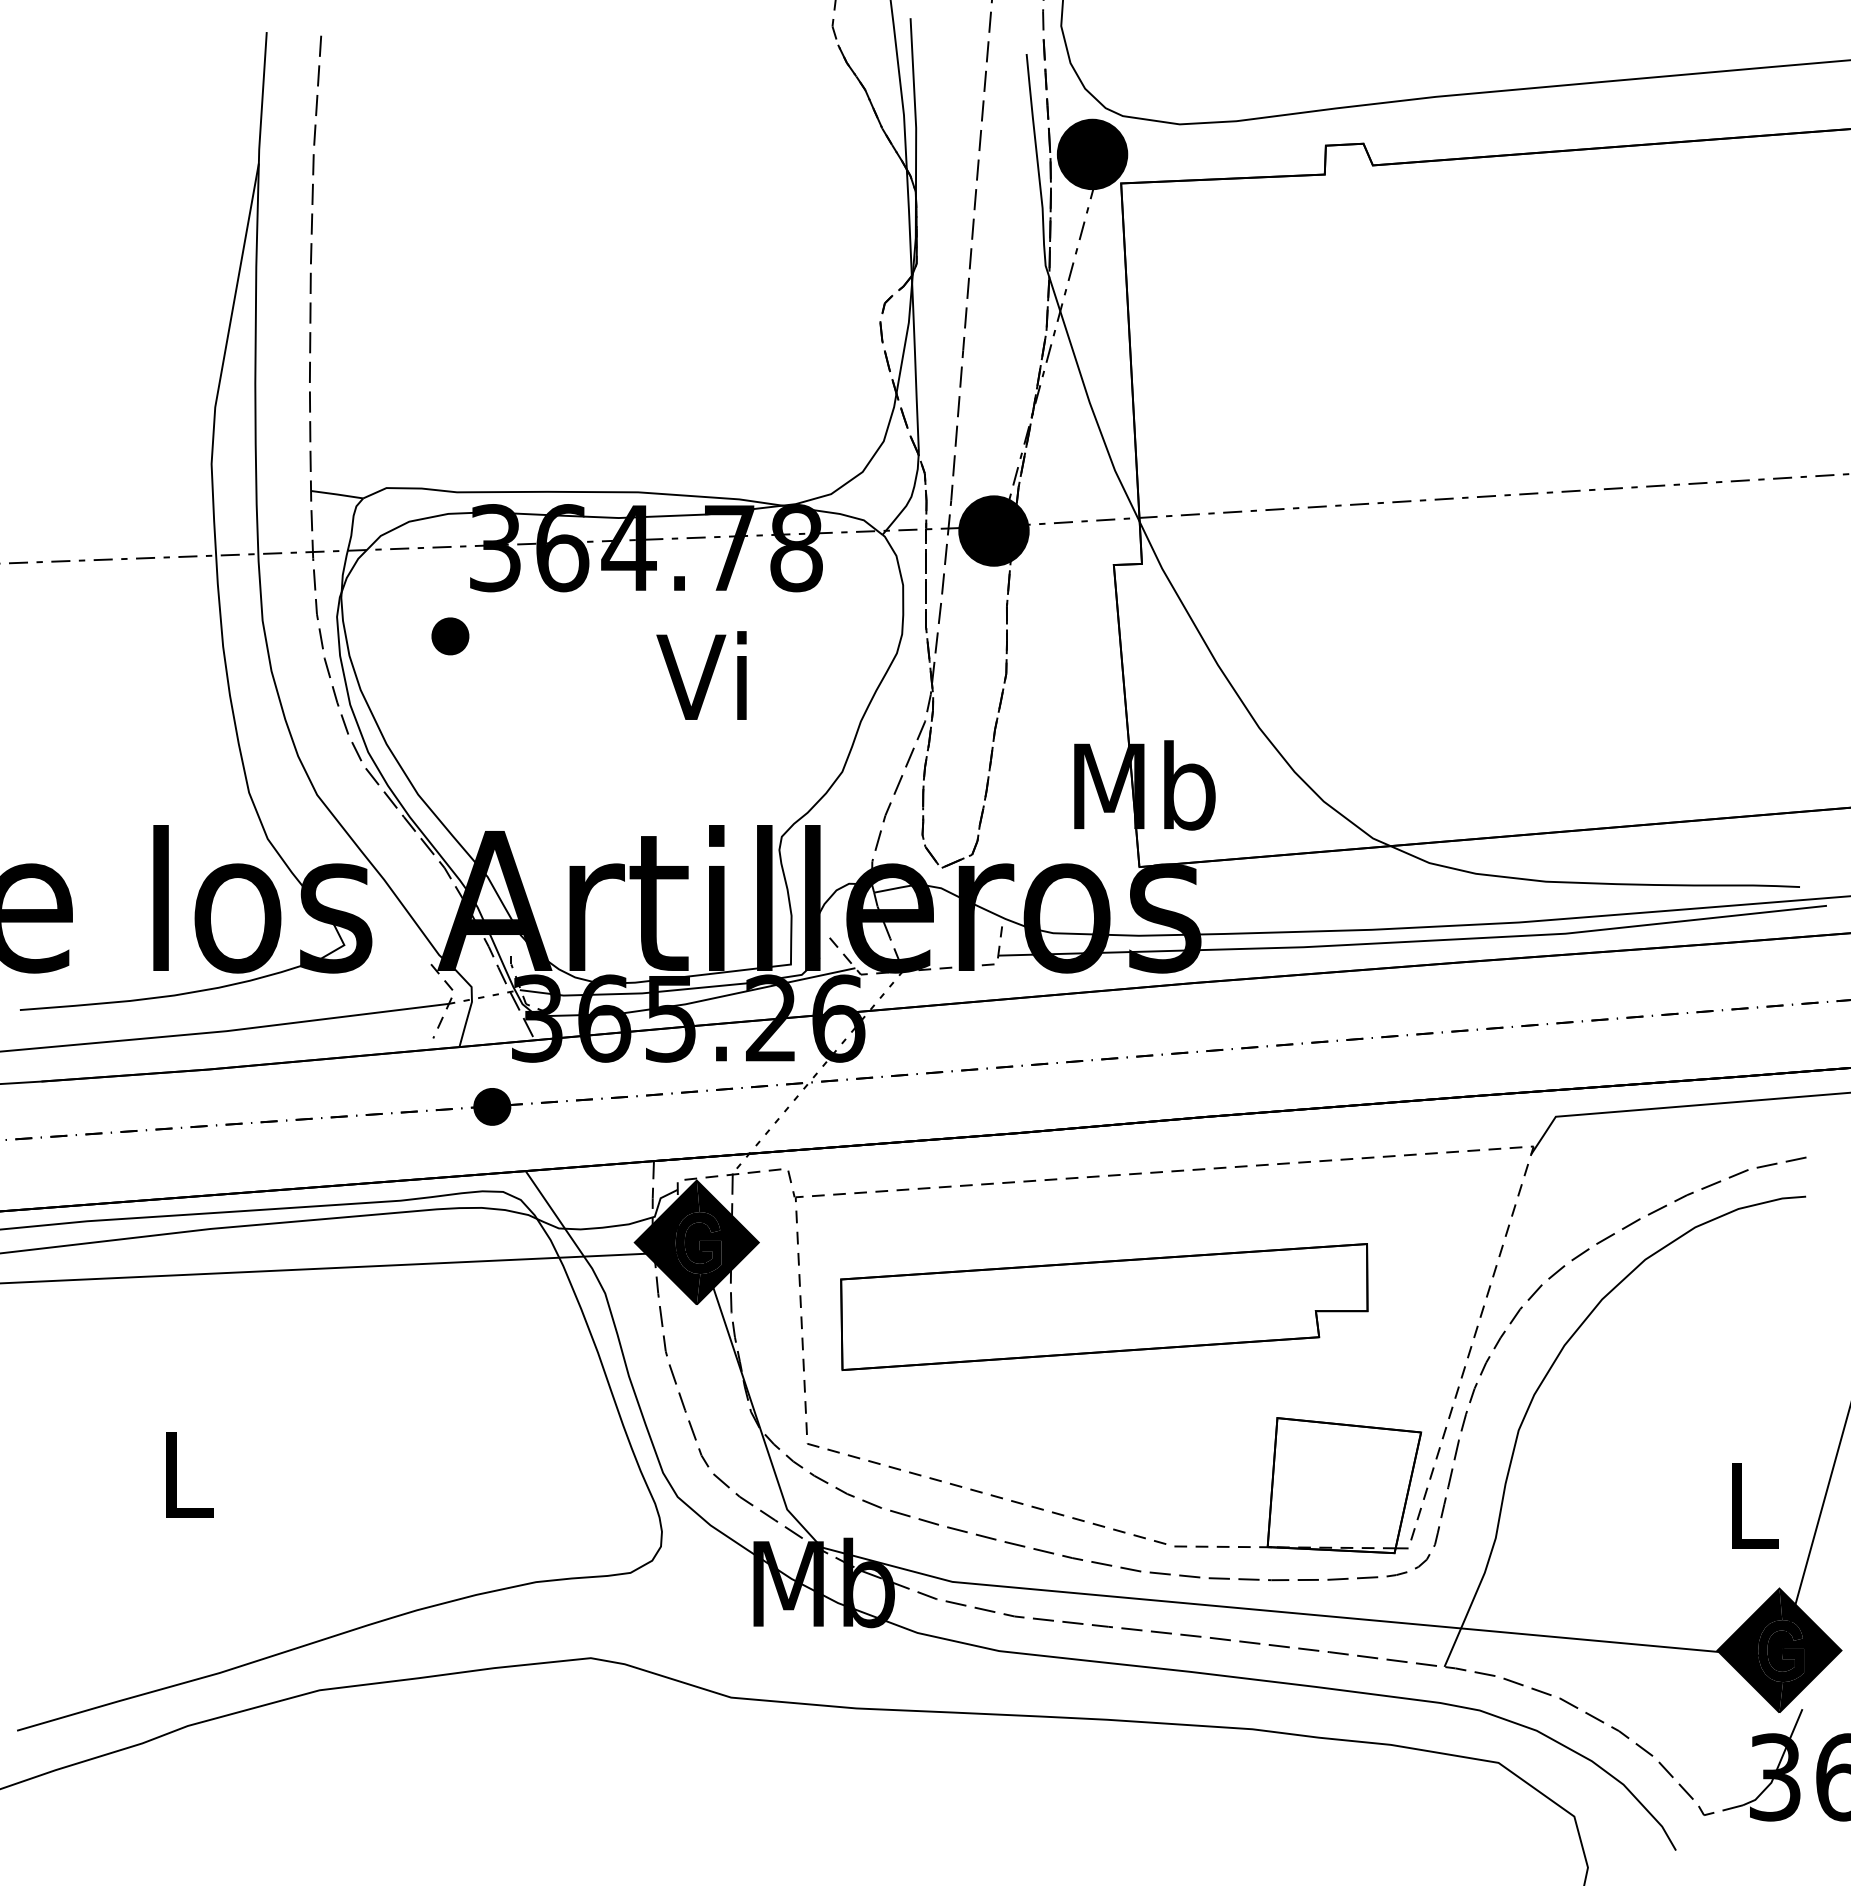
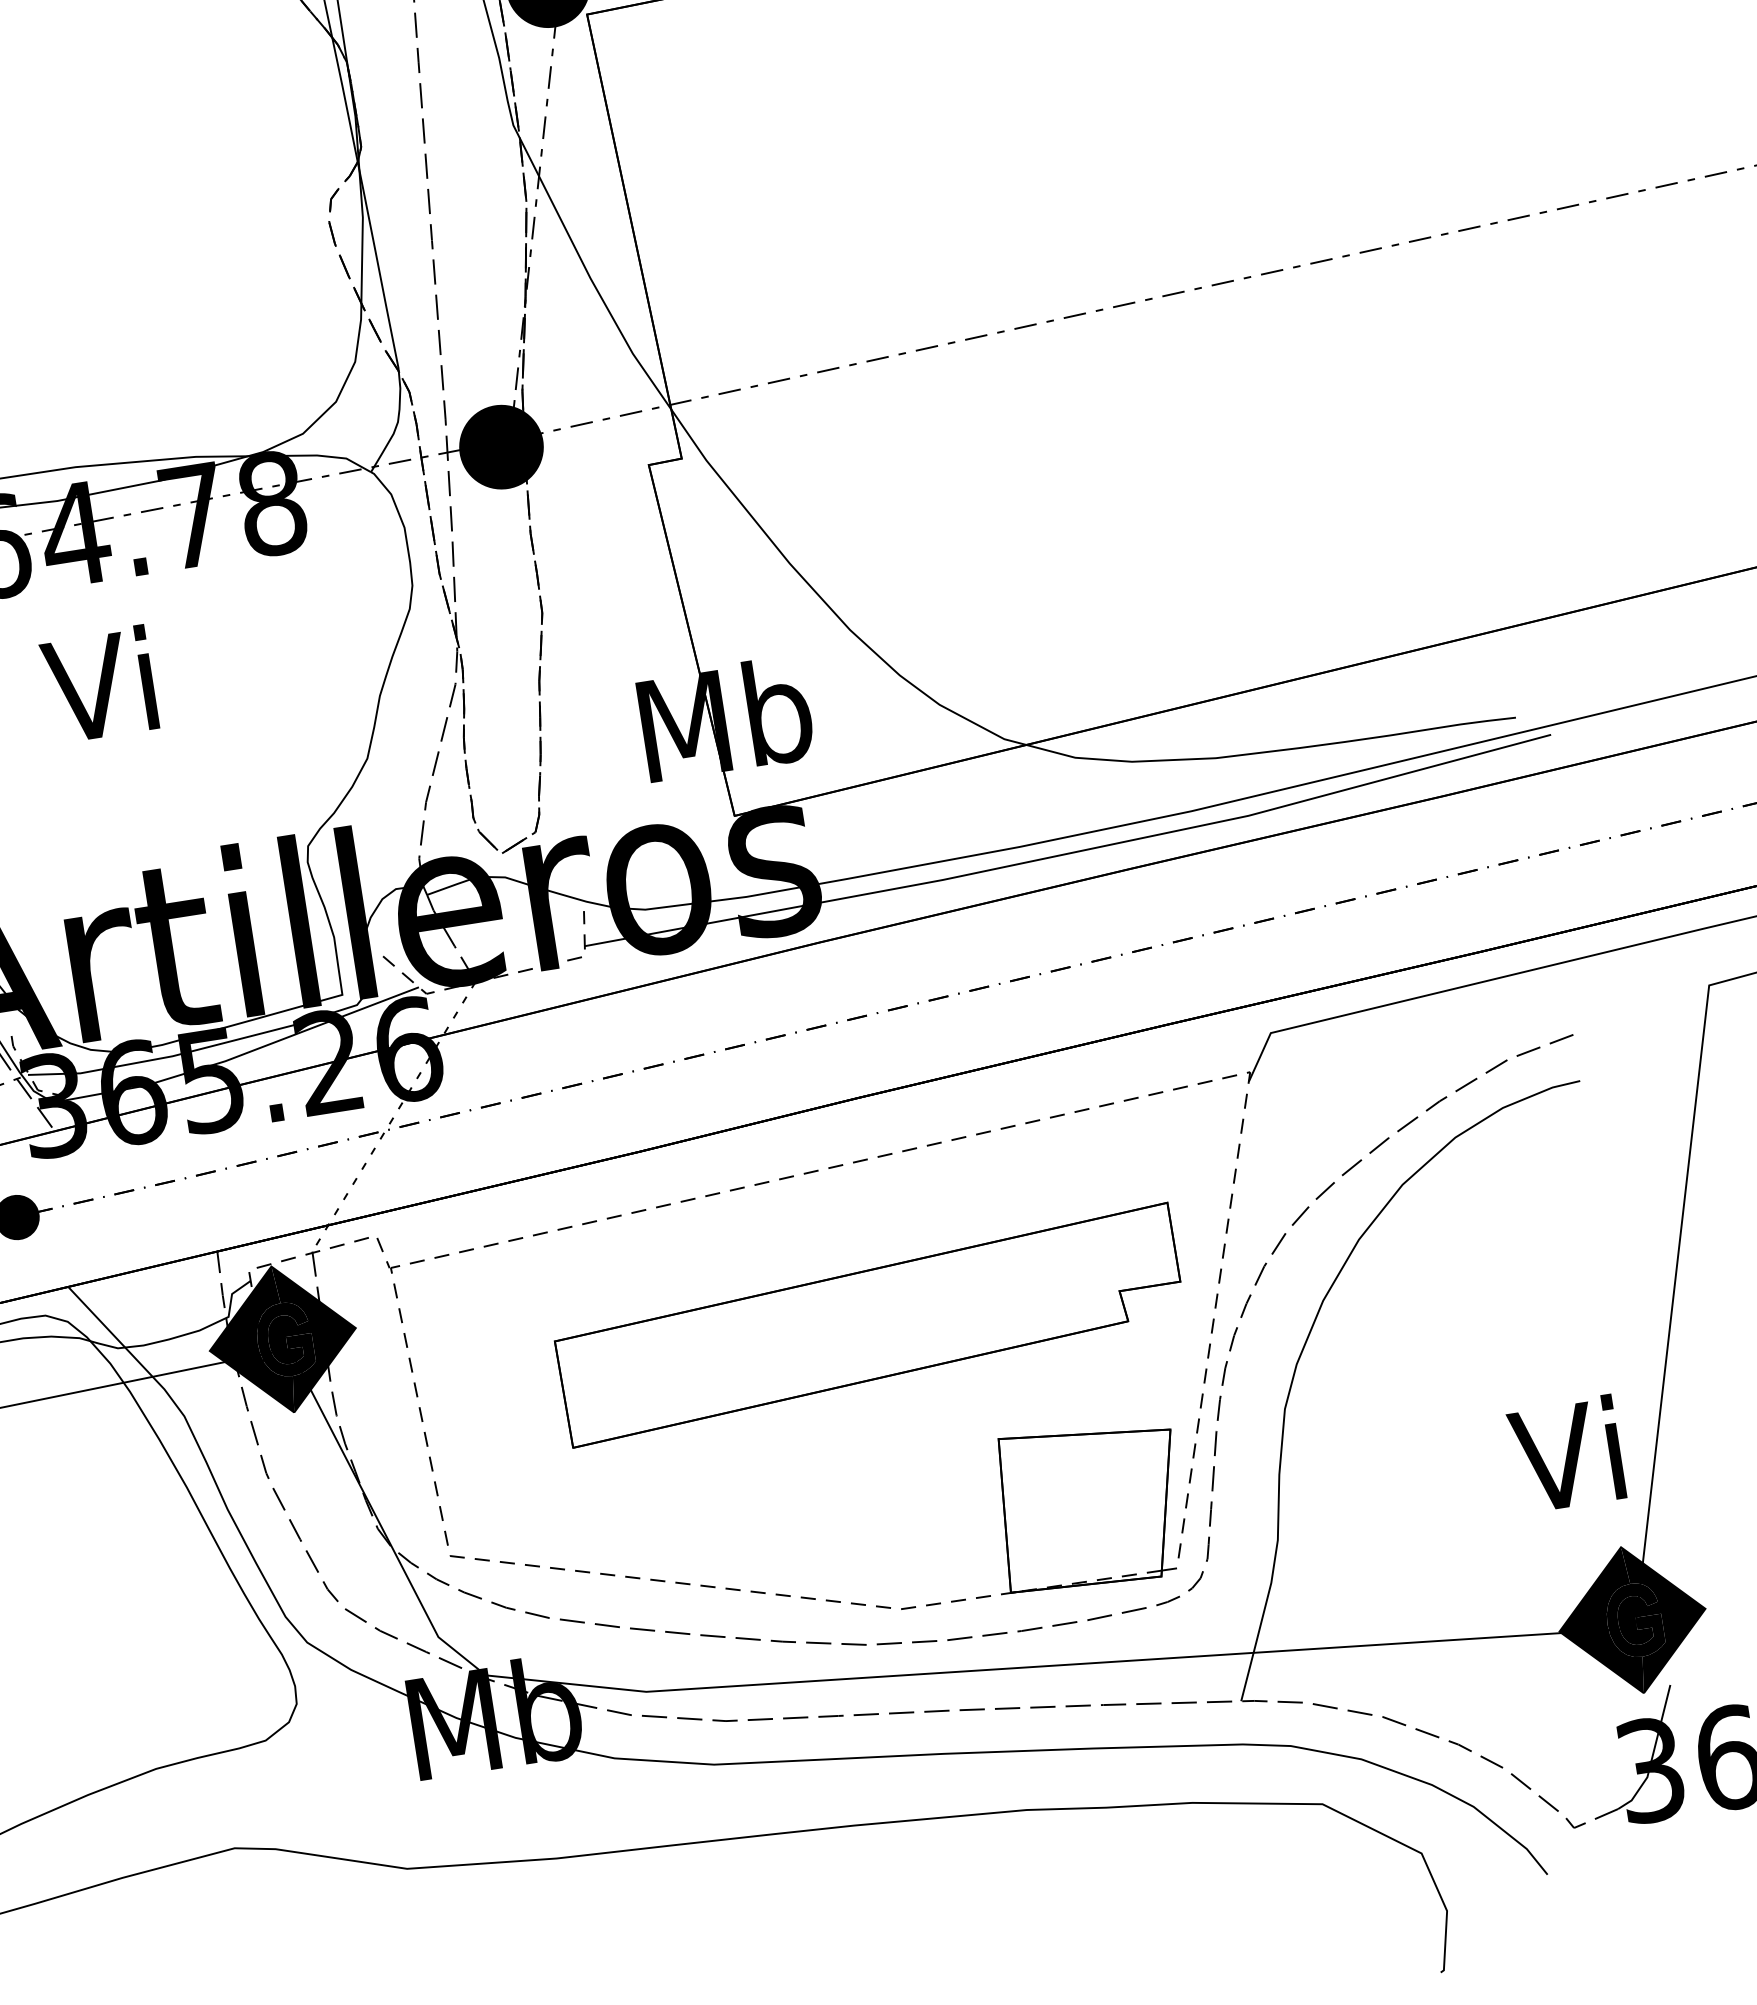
text: (701, 675) -> (99, 684), moved
part: (1104, 1306) -> (869, 1324), moved
text: (1746, 1503) -> (1566, 1453), L -> Vi

